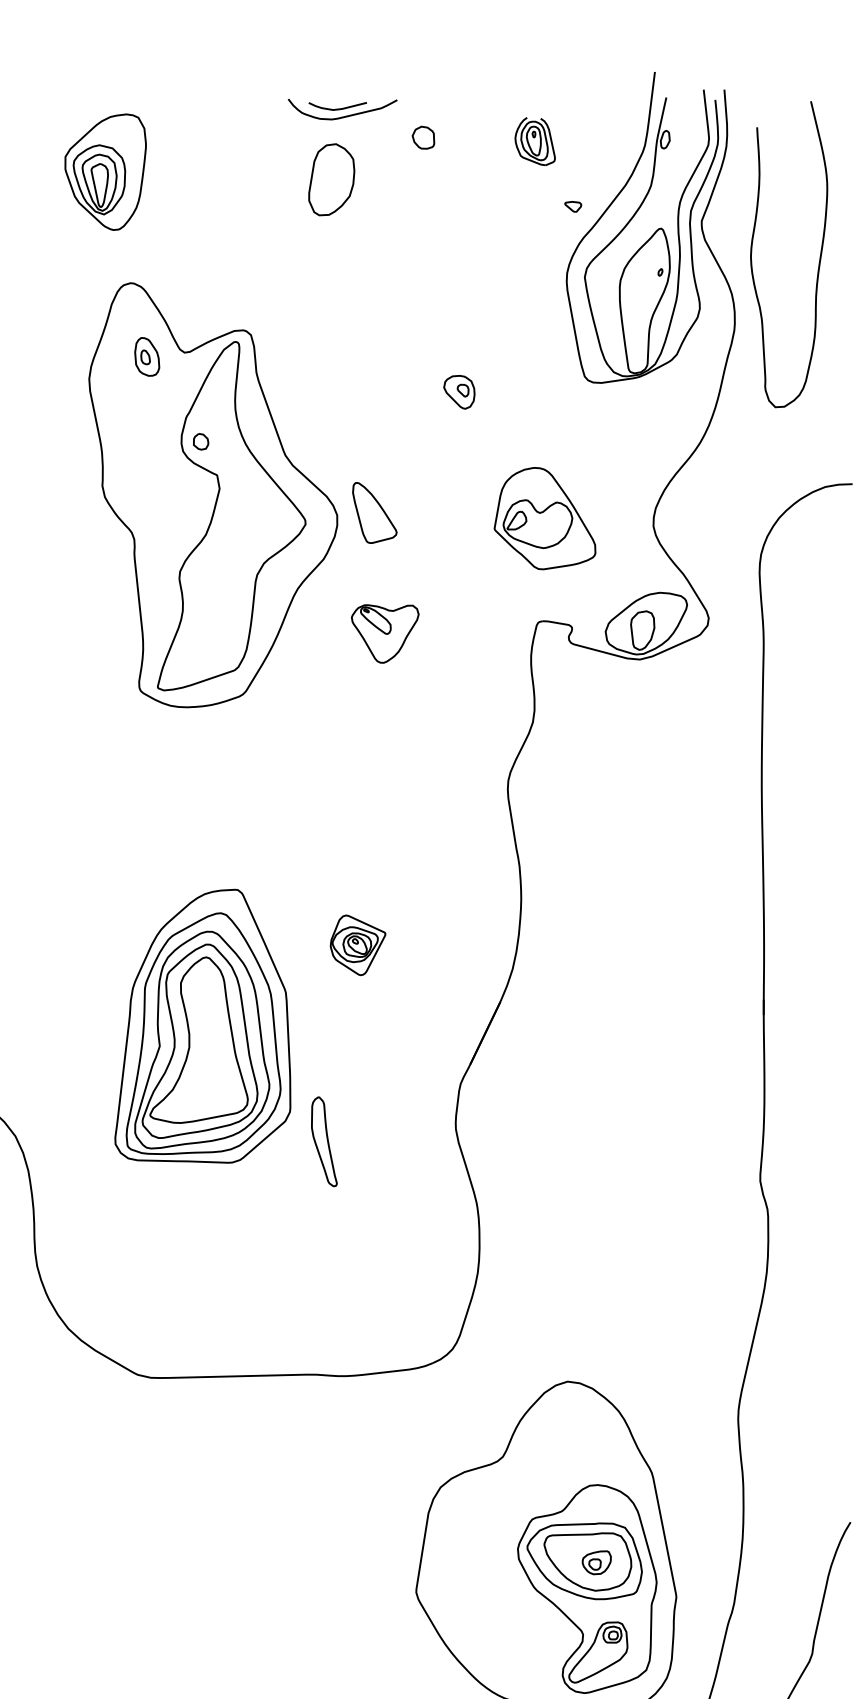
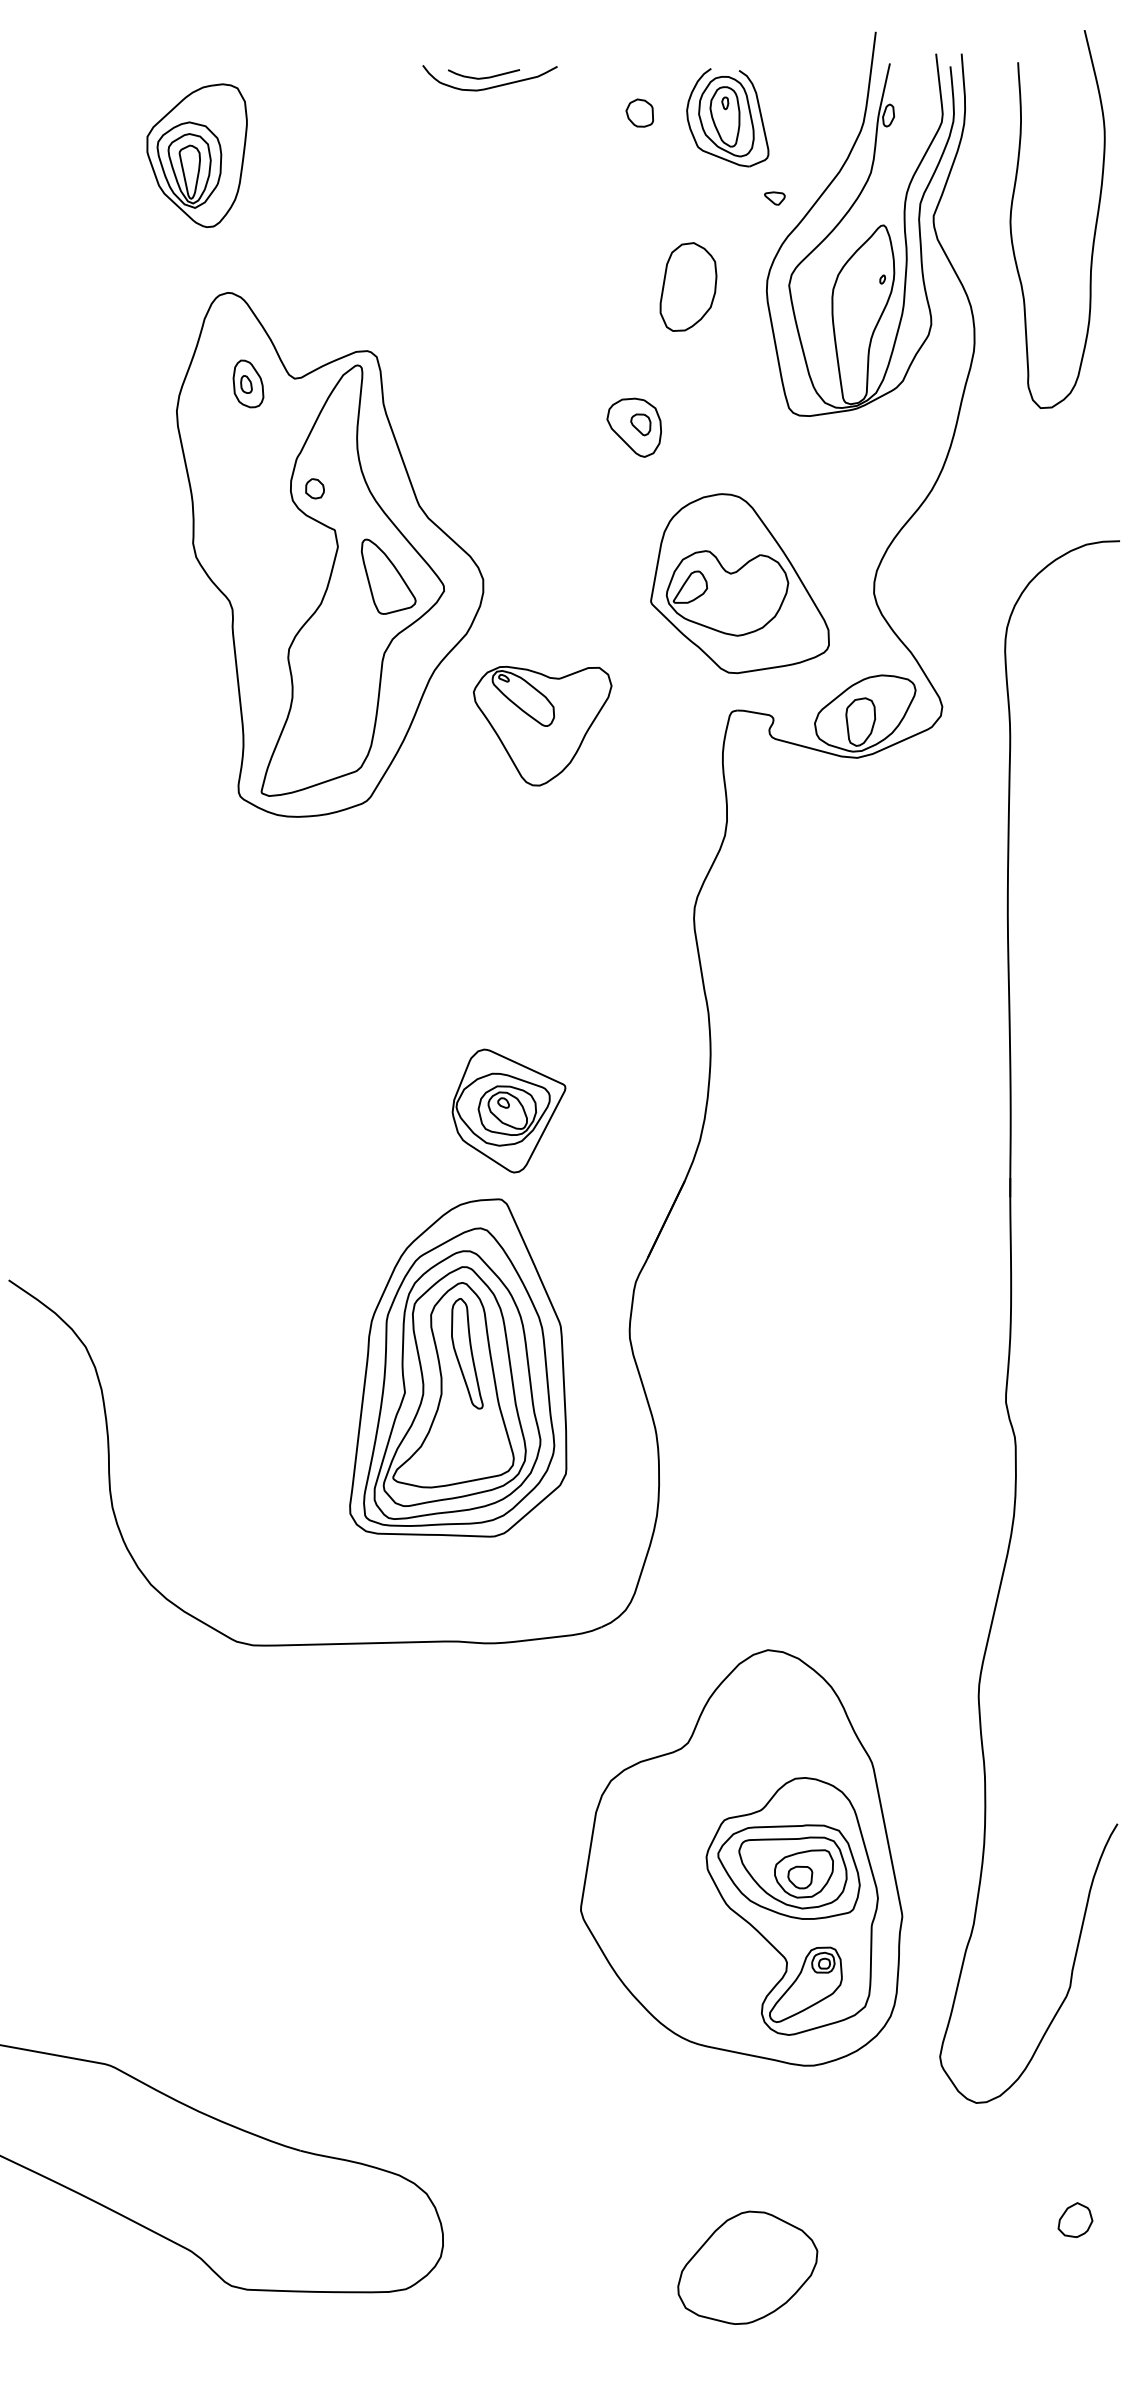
part: (423, 137) -> (639, 112), moved
part: (534, 141) -> (727, 117), size x1.67
part: (331, 179) -> (688, 286), moved
curve: (819, 256) -> (1095, 221), moved
part: (458, 392) -> (633, 427), size x1.43
part: (374, 512) -> (388, 576), moved
part: (544, 518) -> (739, 583), size x1.43
part: (385, 634) -> (542, 726), size x1.67
part: (357, 944) -> (508, 1110), size x1.67
part: (203, 1025) -> (458, 1367), moved
part: (596, 1562) -> (803, 1873), size x1.67

